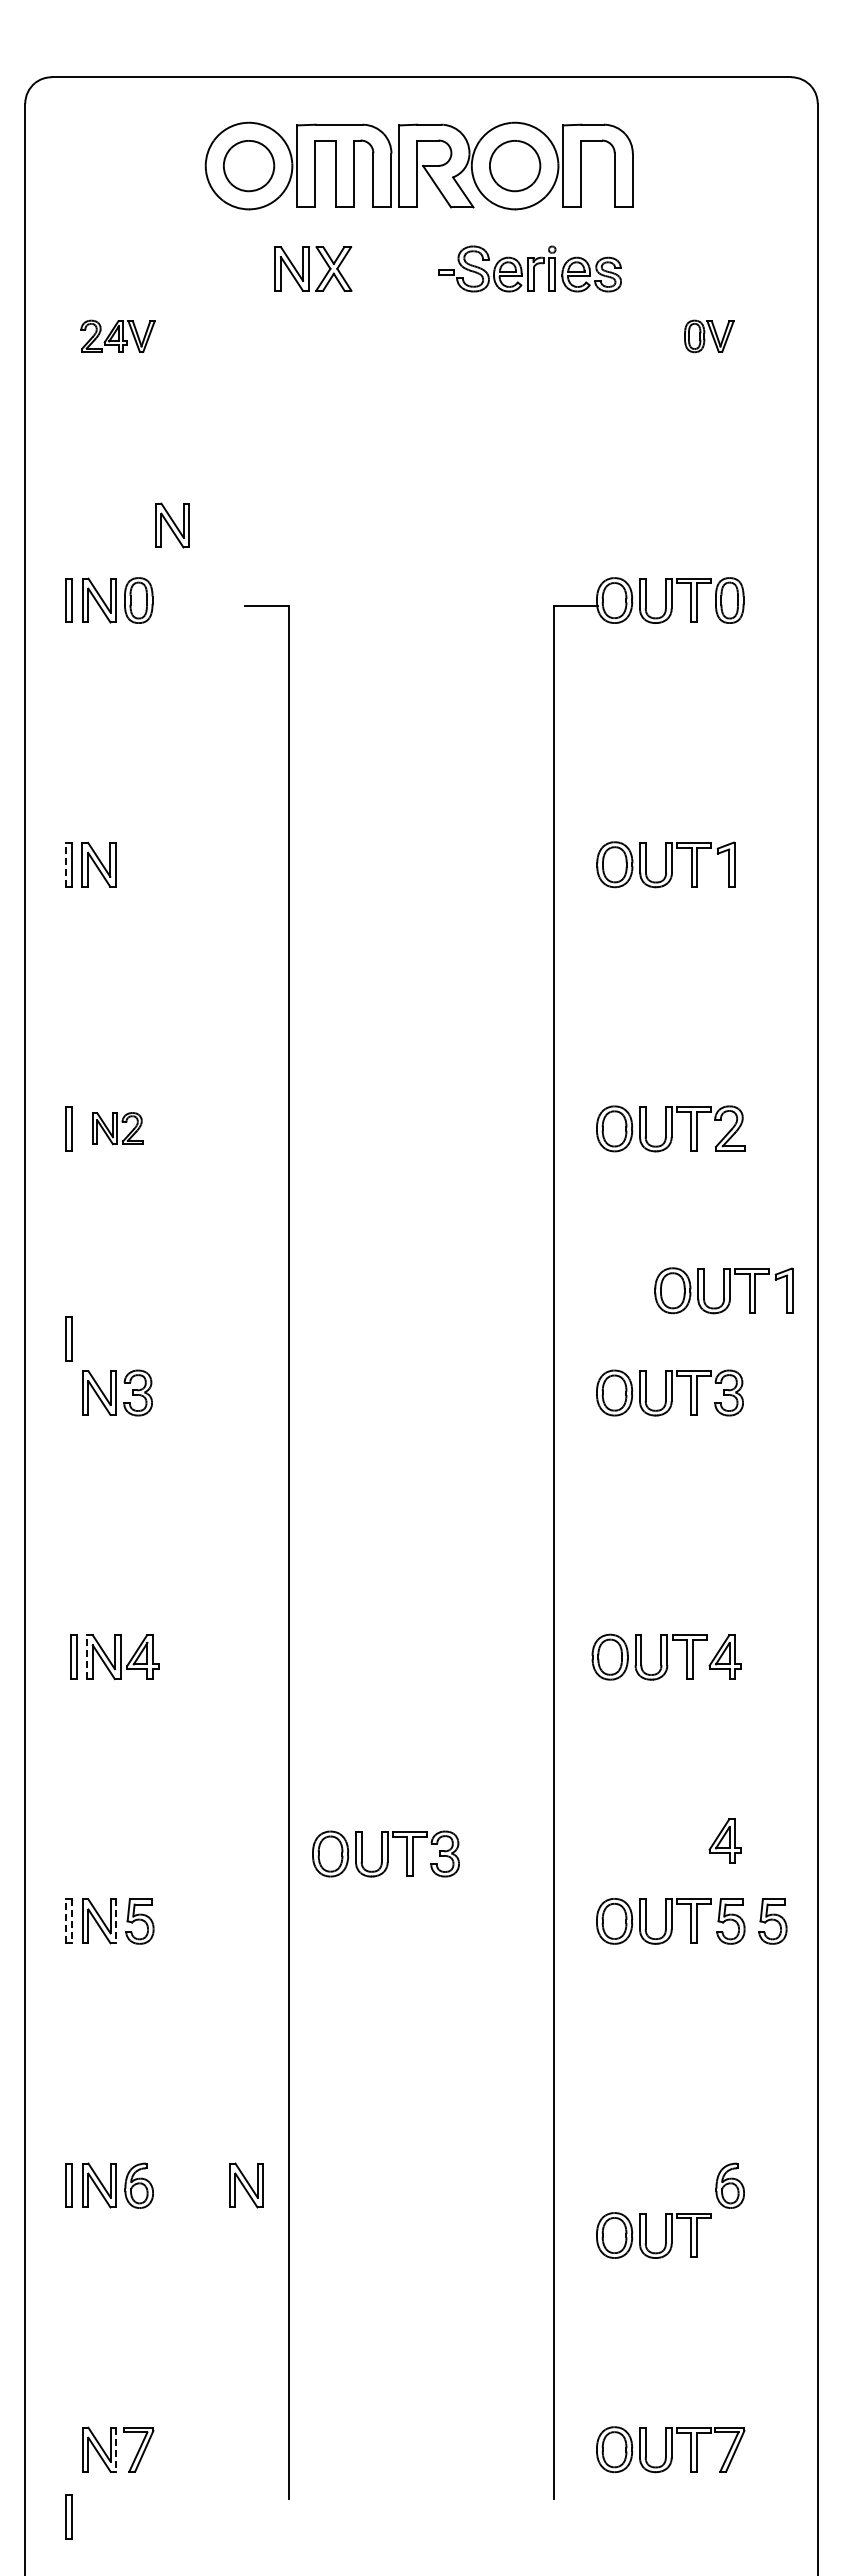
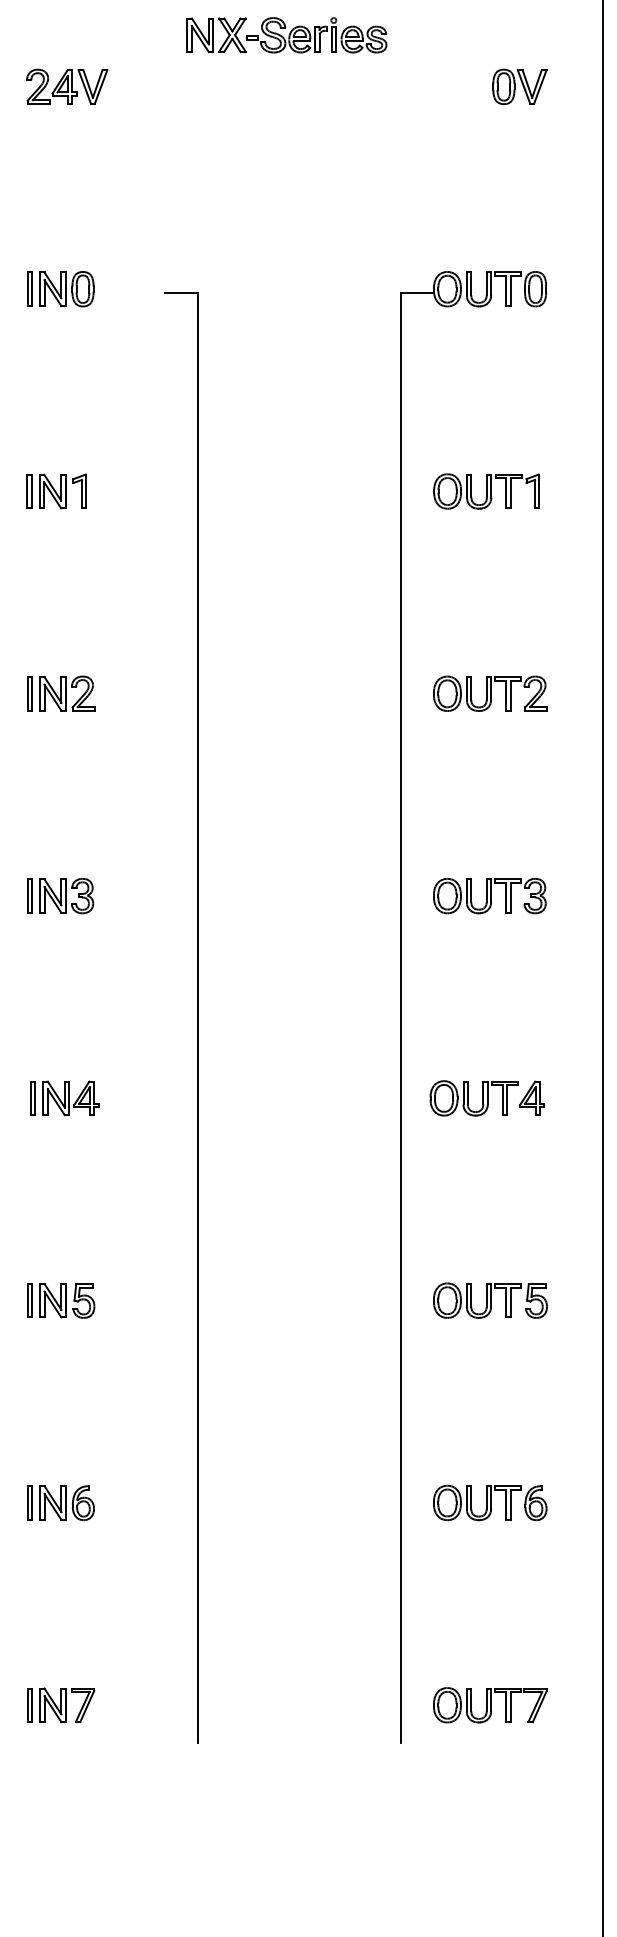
part: (529, 268) -> (316, 34), moved
part: (117, 336) -> (66, 86), size x1.43
part: (709, 336) -> (520, 86), size x1.43
part: (172, 525) -> (108, 231), removed
line: (66, 864) -> (27, 491), dashed -> solid
part: (134, 864) -> (79, 491), added
part: (118, 1128) -> (67, 693), size x1.43
part: (723, 1290) -> (530, 817), removed
part: (68, 1338) -> (29, 895), moved
line: (87, 1657) -> (43, 1098), dashed -> solid
part: (724, 1840) -> (531, 1238), removed
part: (385, 1853) -> (271, 1248), removed
line: (66, 1921) -> (27, 1300), dashed -> solid
line: (72, 1921) -> (32, 1300), dashed -> solid
line: (116, 1921) -> (65, 1300), dashed -> solid
part: (772, 1921) -> (568, 1300), removed
part: (246, 2185) -> (165, 1502), removed
part: (646, 2235) -> (471, 1502), moved
line: (116, 2449) -> (65, 1705), dashed -> solid
part: (68, 2516) -> (29, 1705), moved

